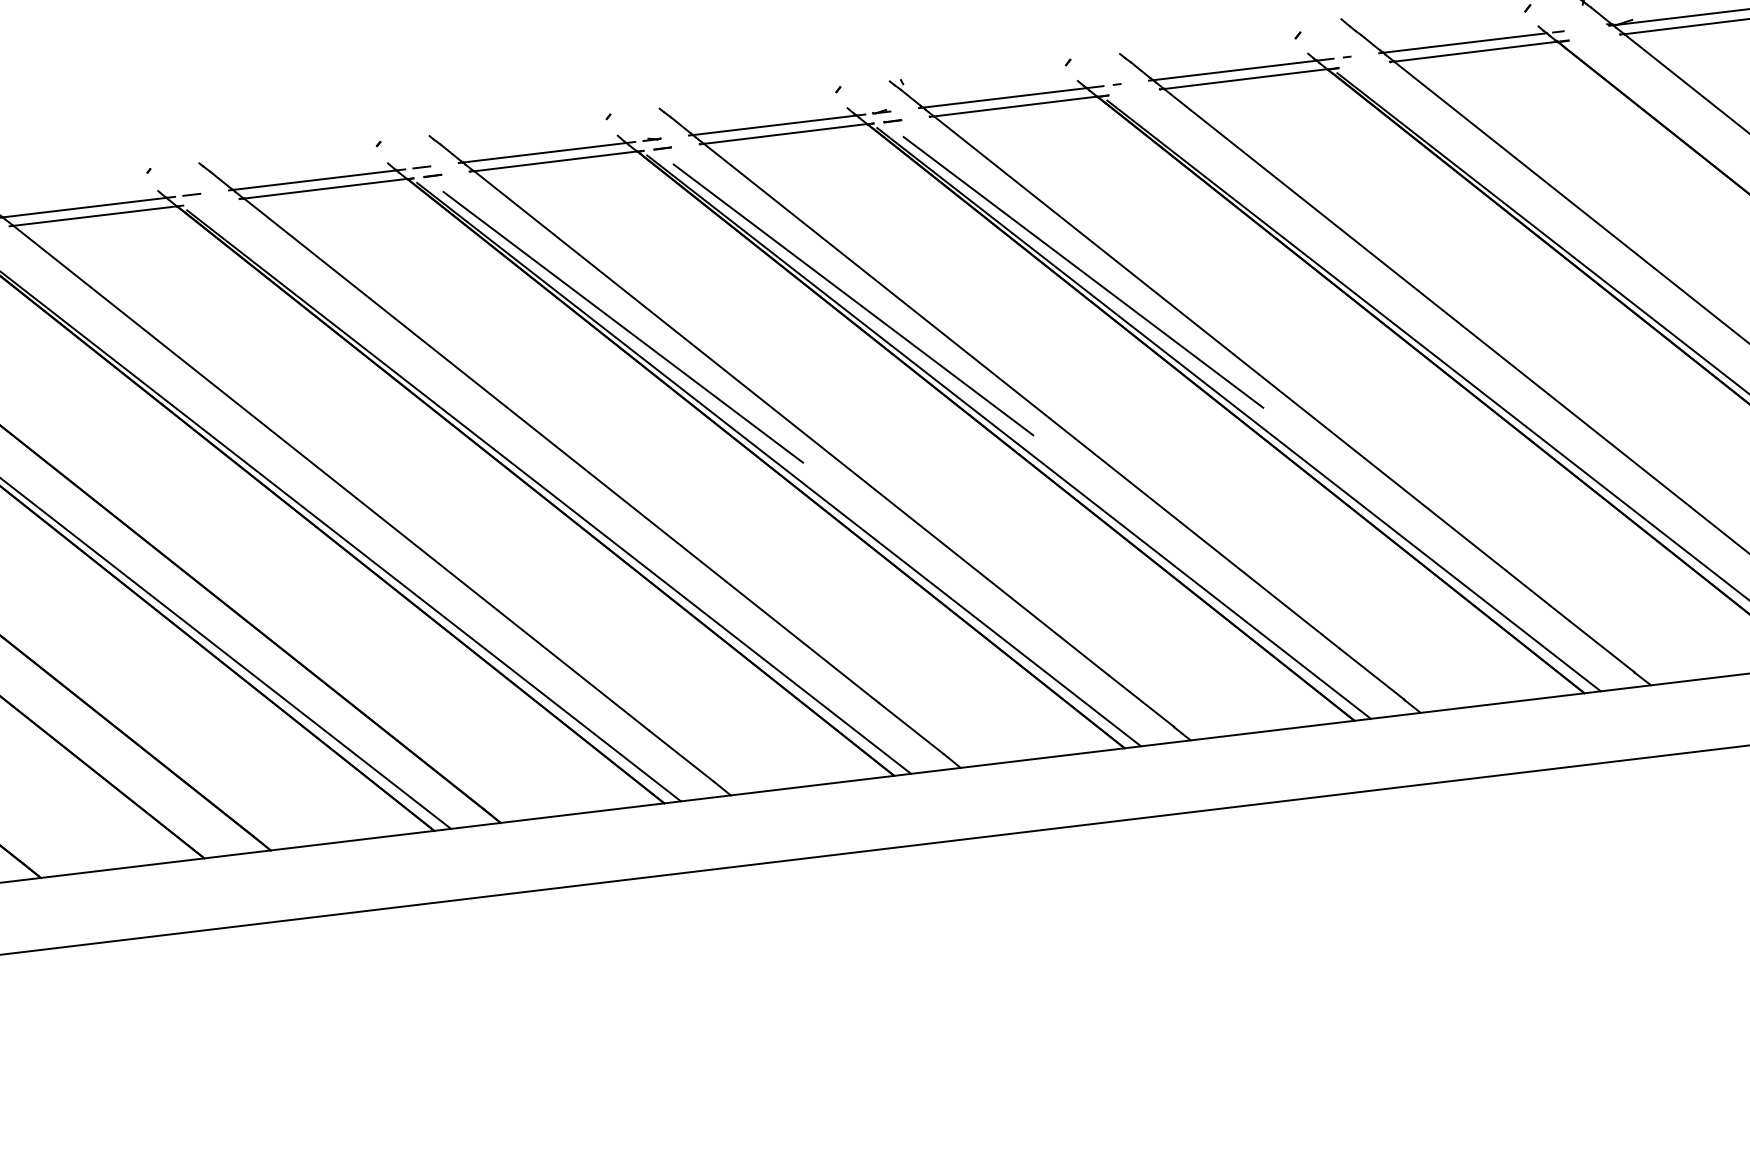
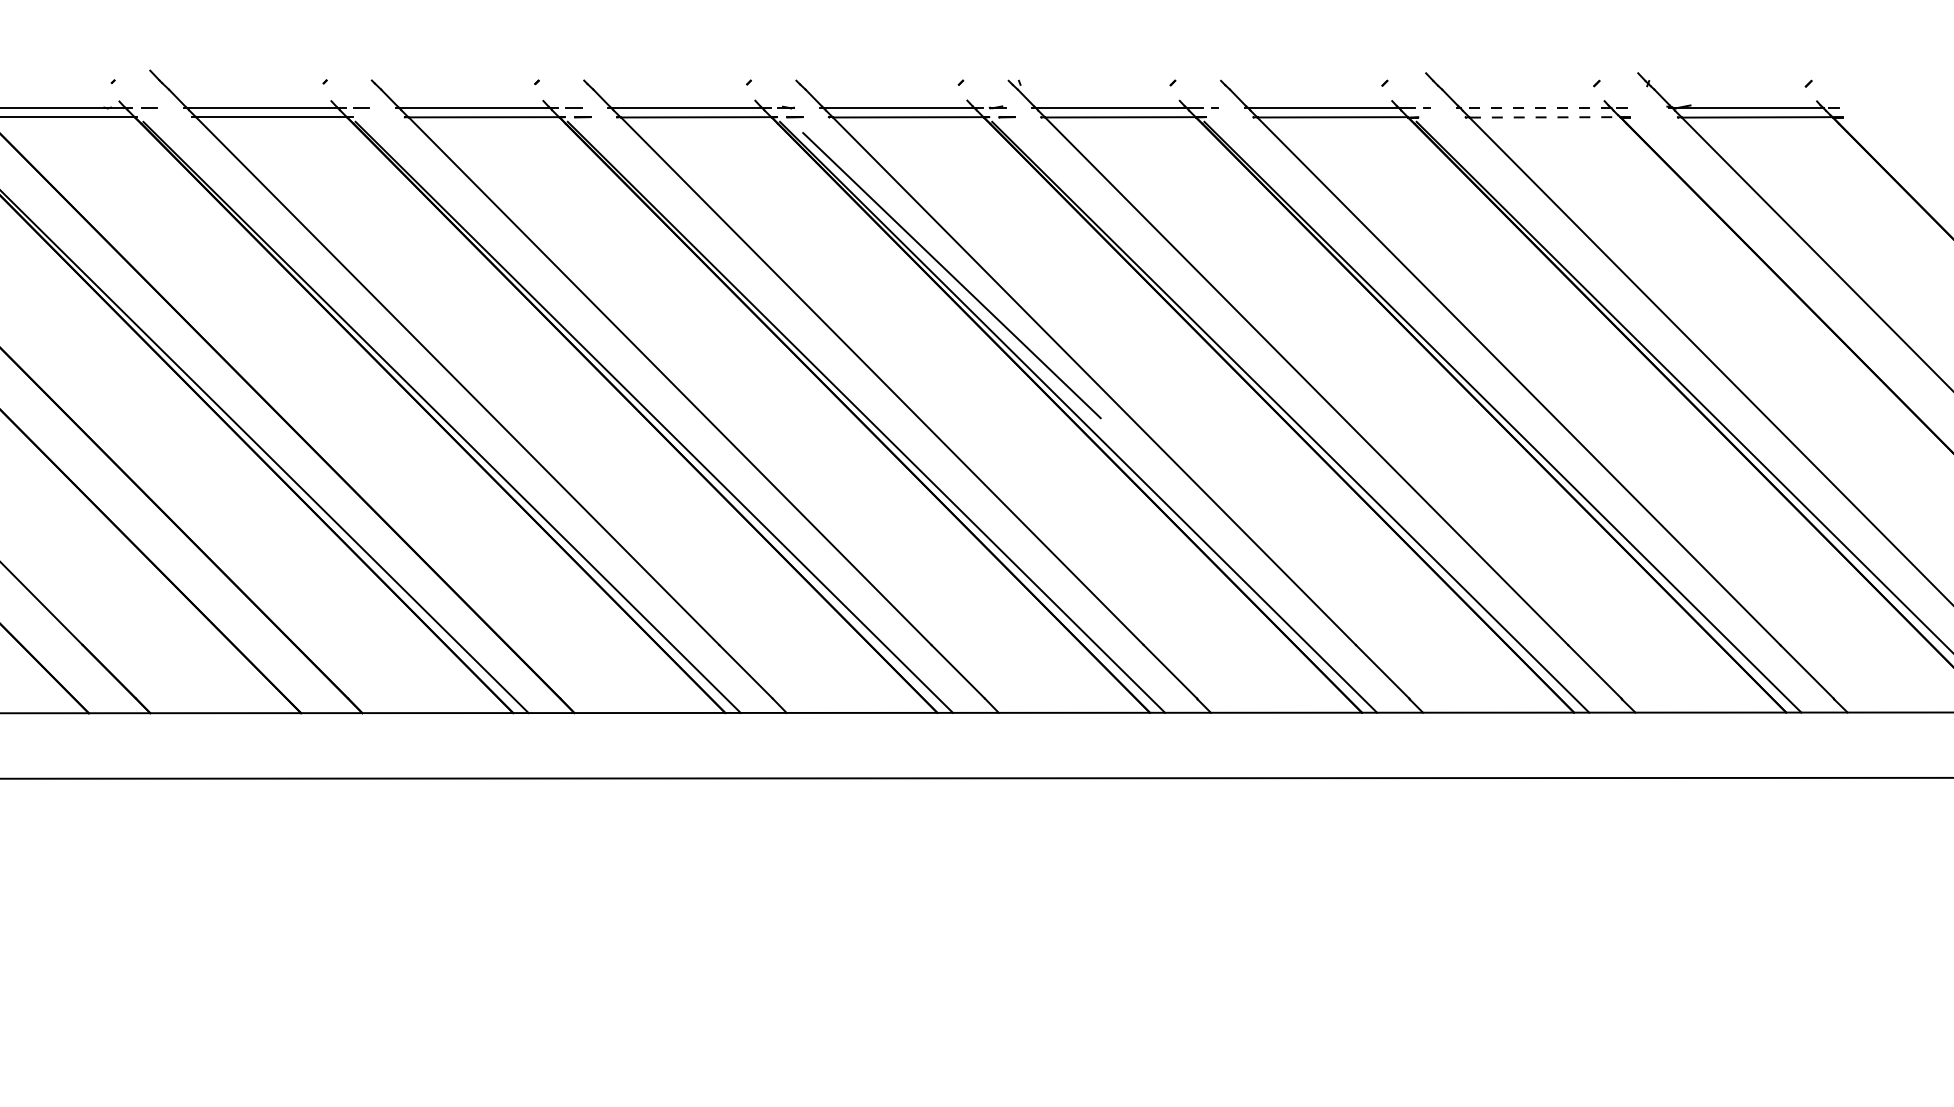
line: (1464, 43) -> (1535, 108), solid -> dashed
line: (1476, 51) -> (1545, 117), solid -> dashed
line: (1082, 272) -> (1163, 275), removed
line: (623, 327) -> (739, 275), removed

